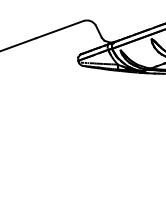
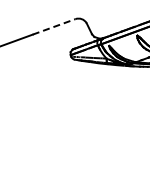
line: (60, 29) -> (54, 26), solid -> dashed

